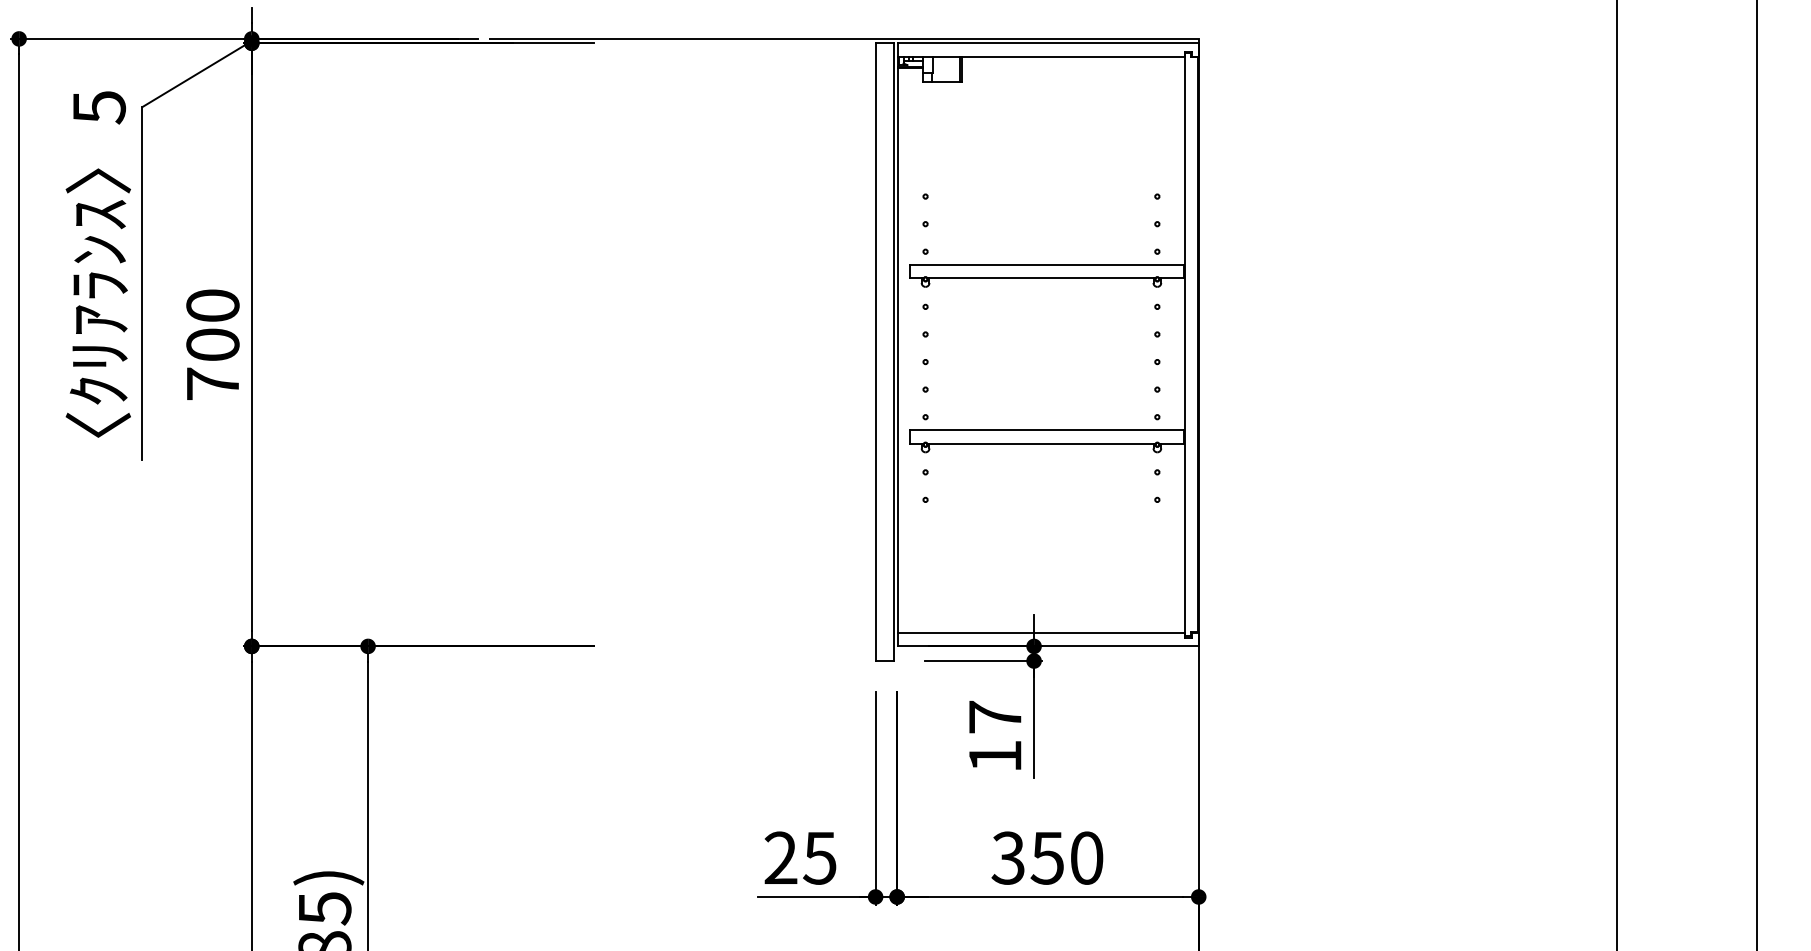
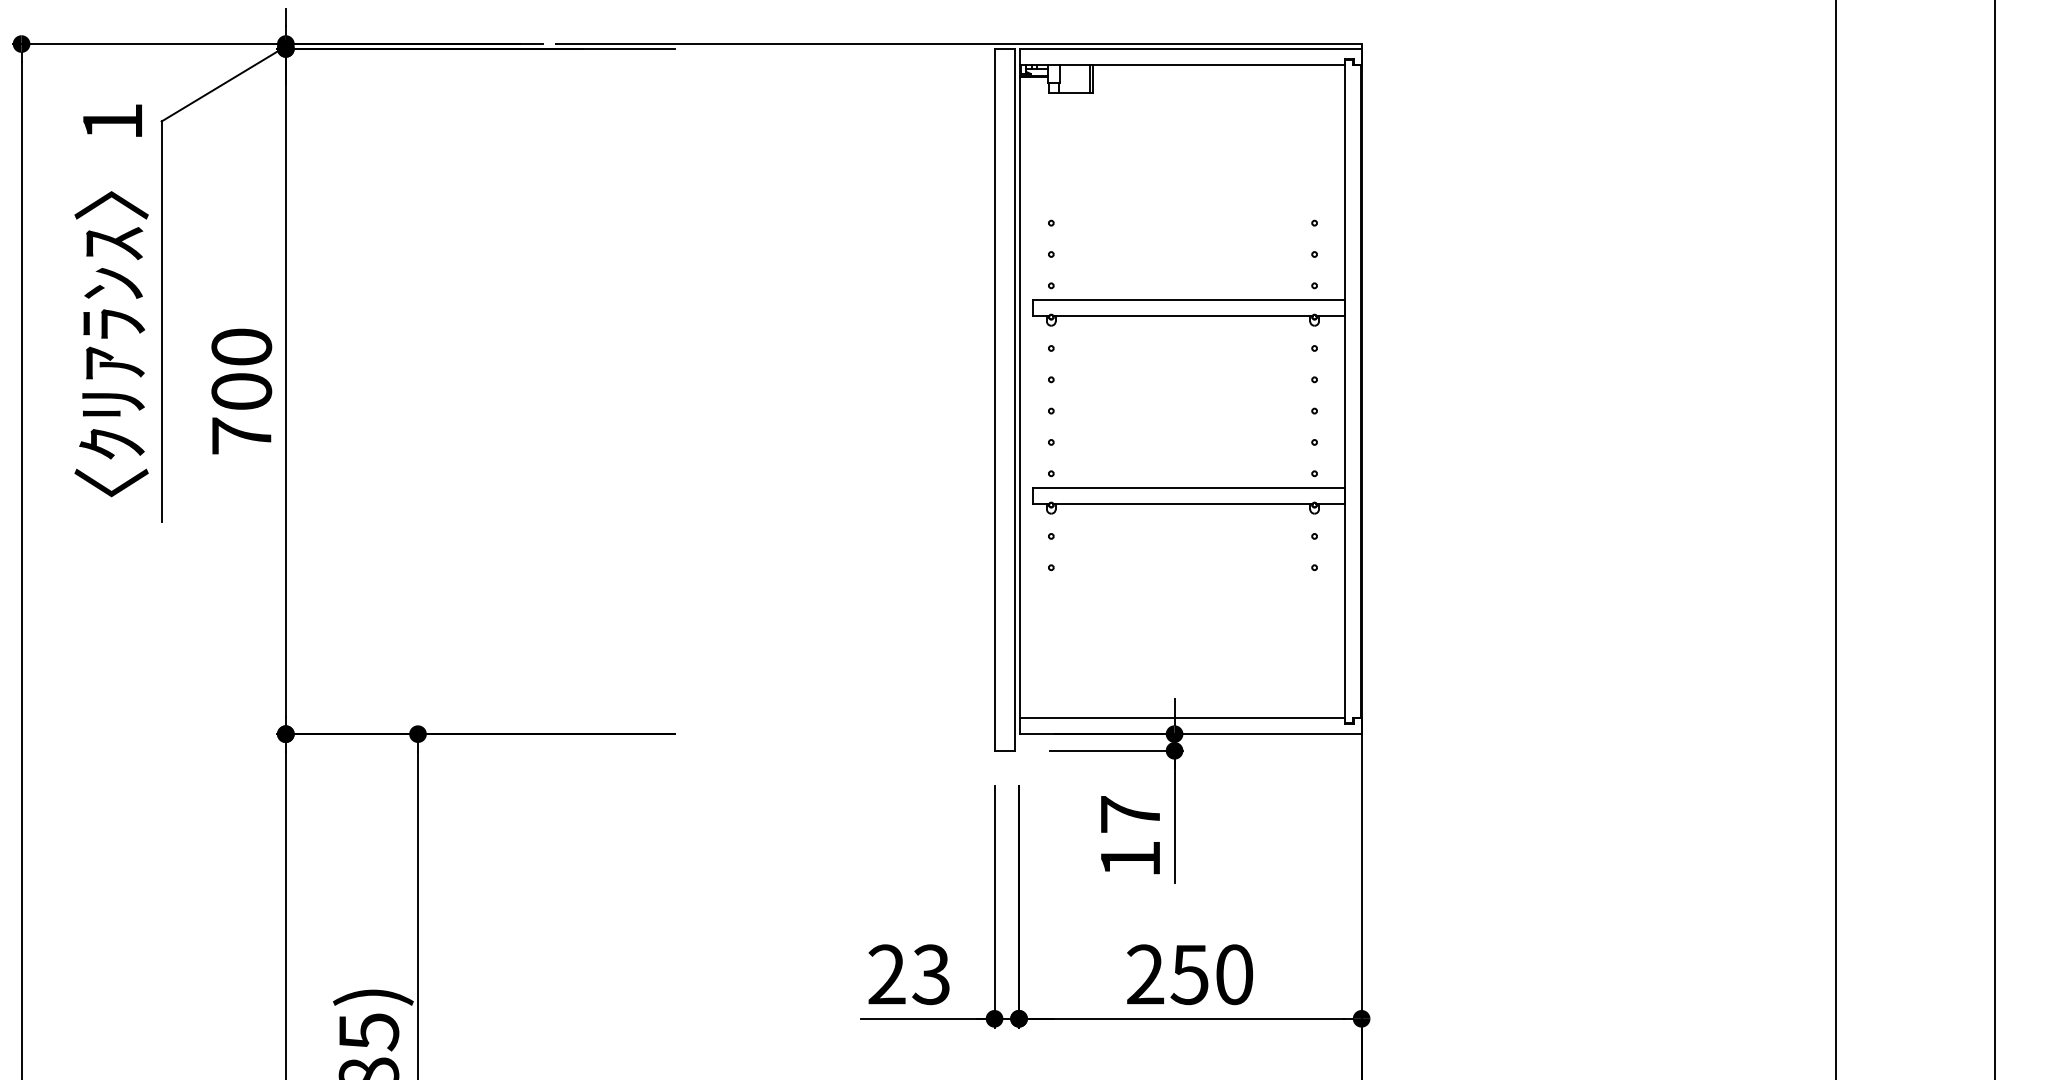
text: (99, 107) -> (112, 121), 5 -> 1
text: (819, 857) -> (930, 973), 25 -> 23
text: (1007, 857) -> (1144, 973), 350 -> 250

